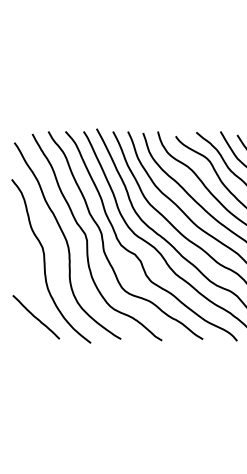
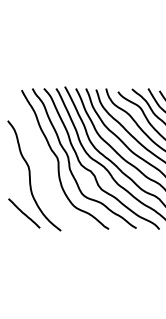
curve: (67, 239) -> (45, 161), removed

